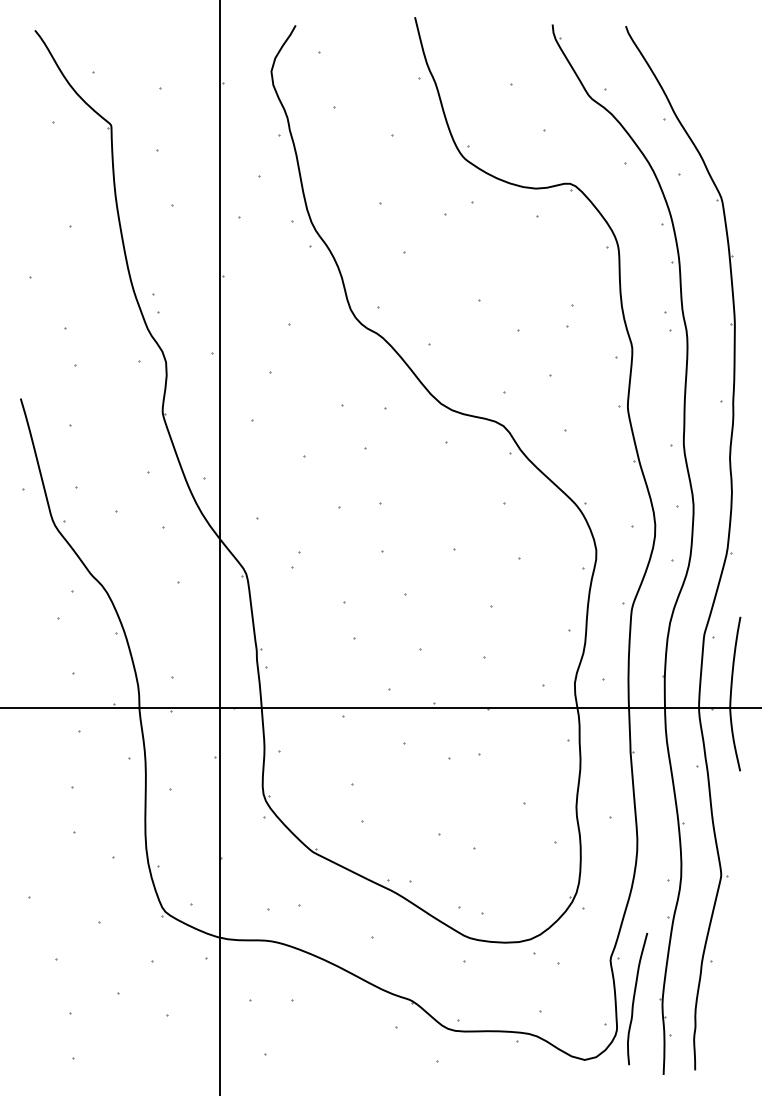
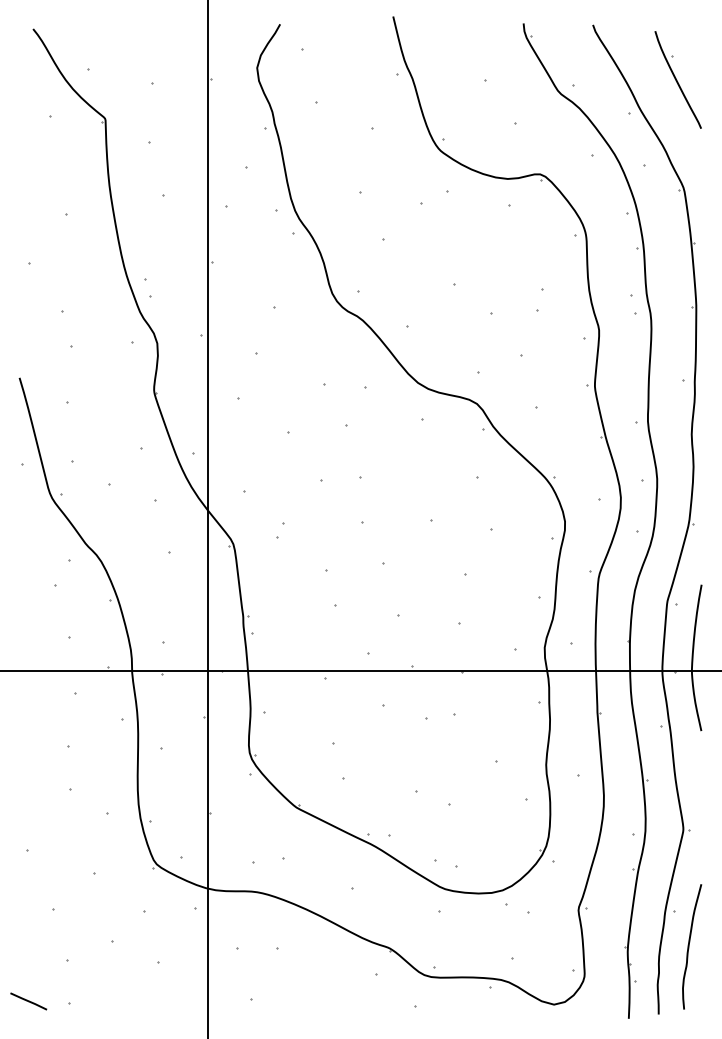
part: (715, 83) -> (677, 79), added
curve: (634, 998) -> (689, 946), moved
line: (30, 1056) -> (28, 1001), added

